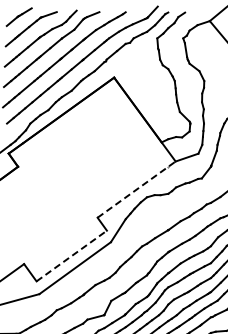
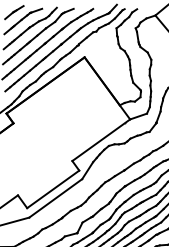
line: (137, 189) -> (101, 140), dashed -> solid
line: (72, 255) -> (53, 189), dashed -> solid

